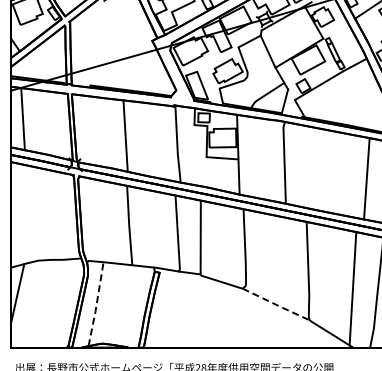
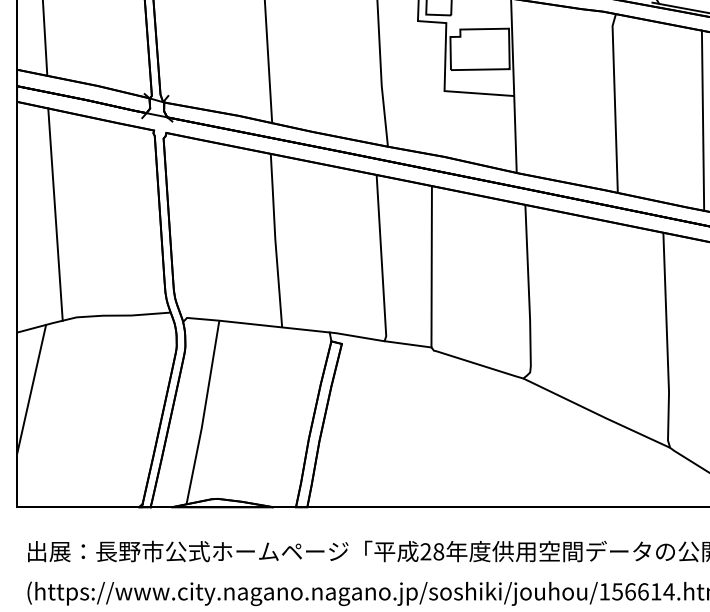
line: (324, 170) -> (702, 120), added
line: (28, 213) -> (55, 214), added
line: (96, 304) -> (203, 413), dashed -> solid
line: (276, 305) -> (597, 415), dashed -> solid

